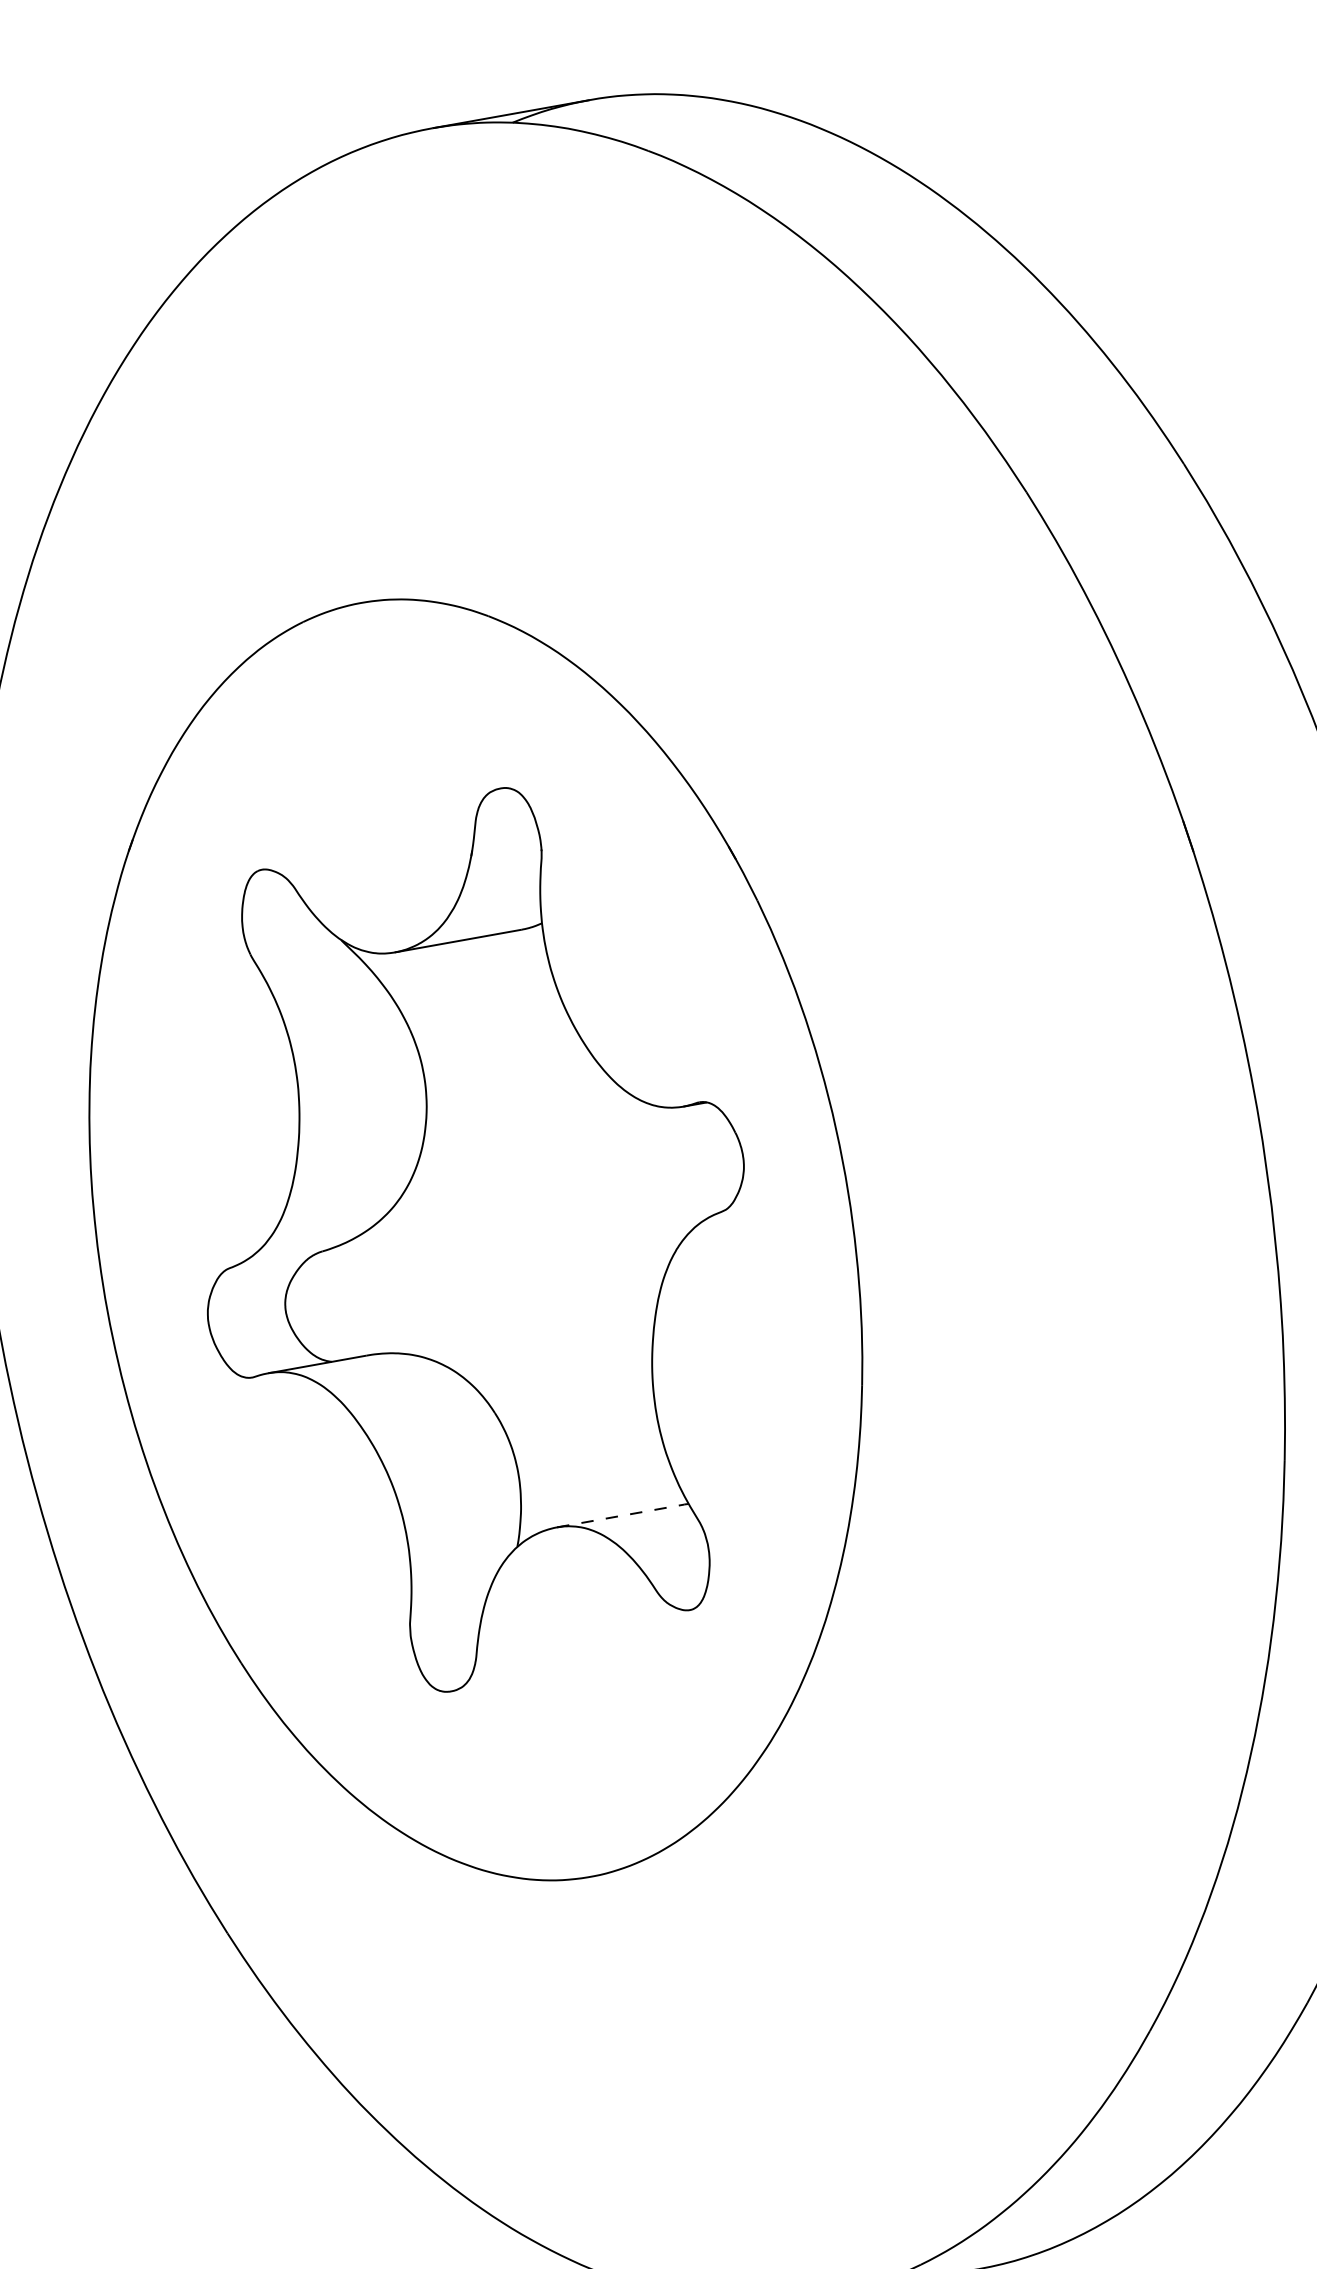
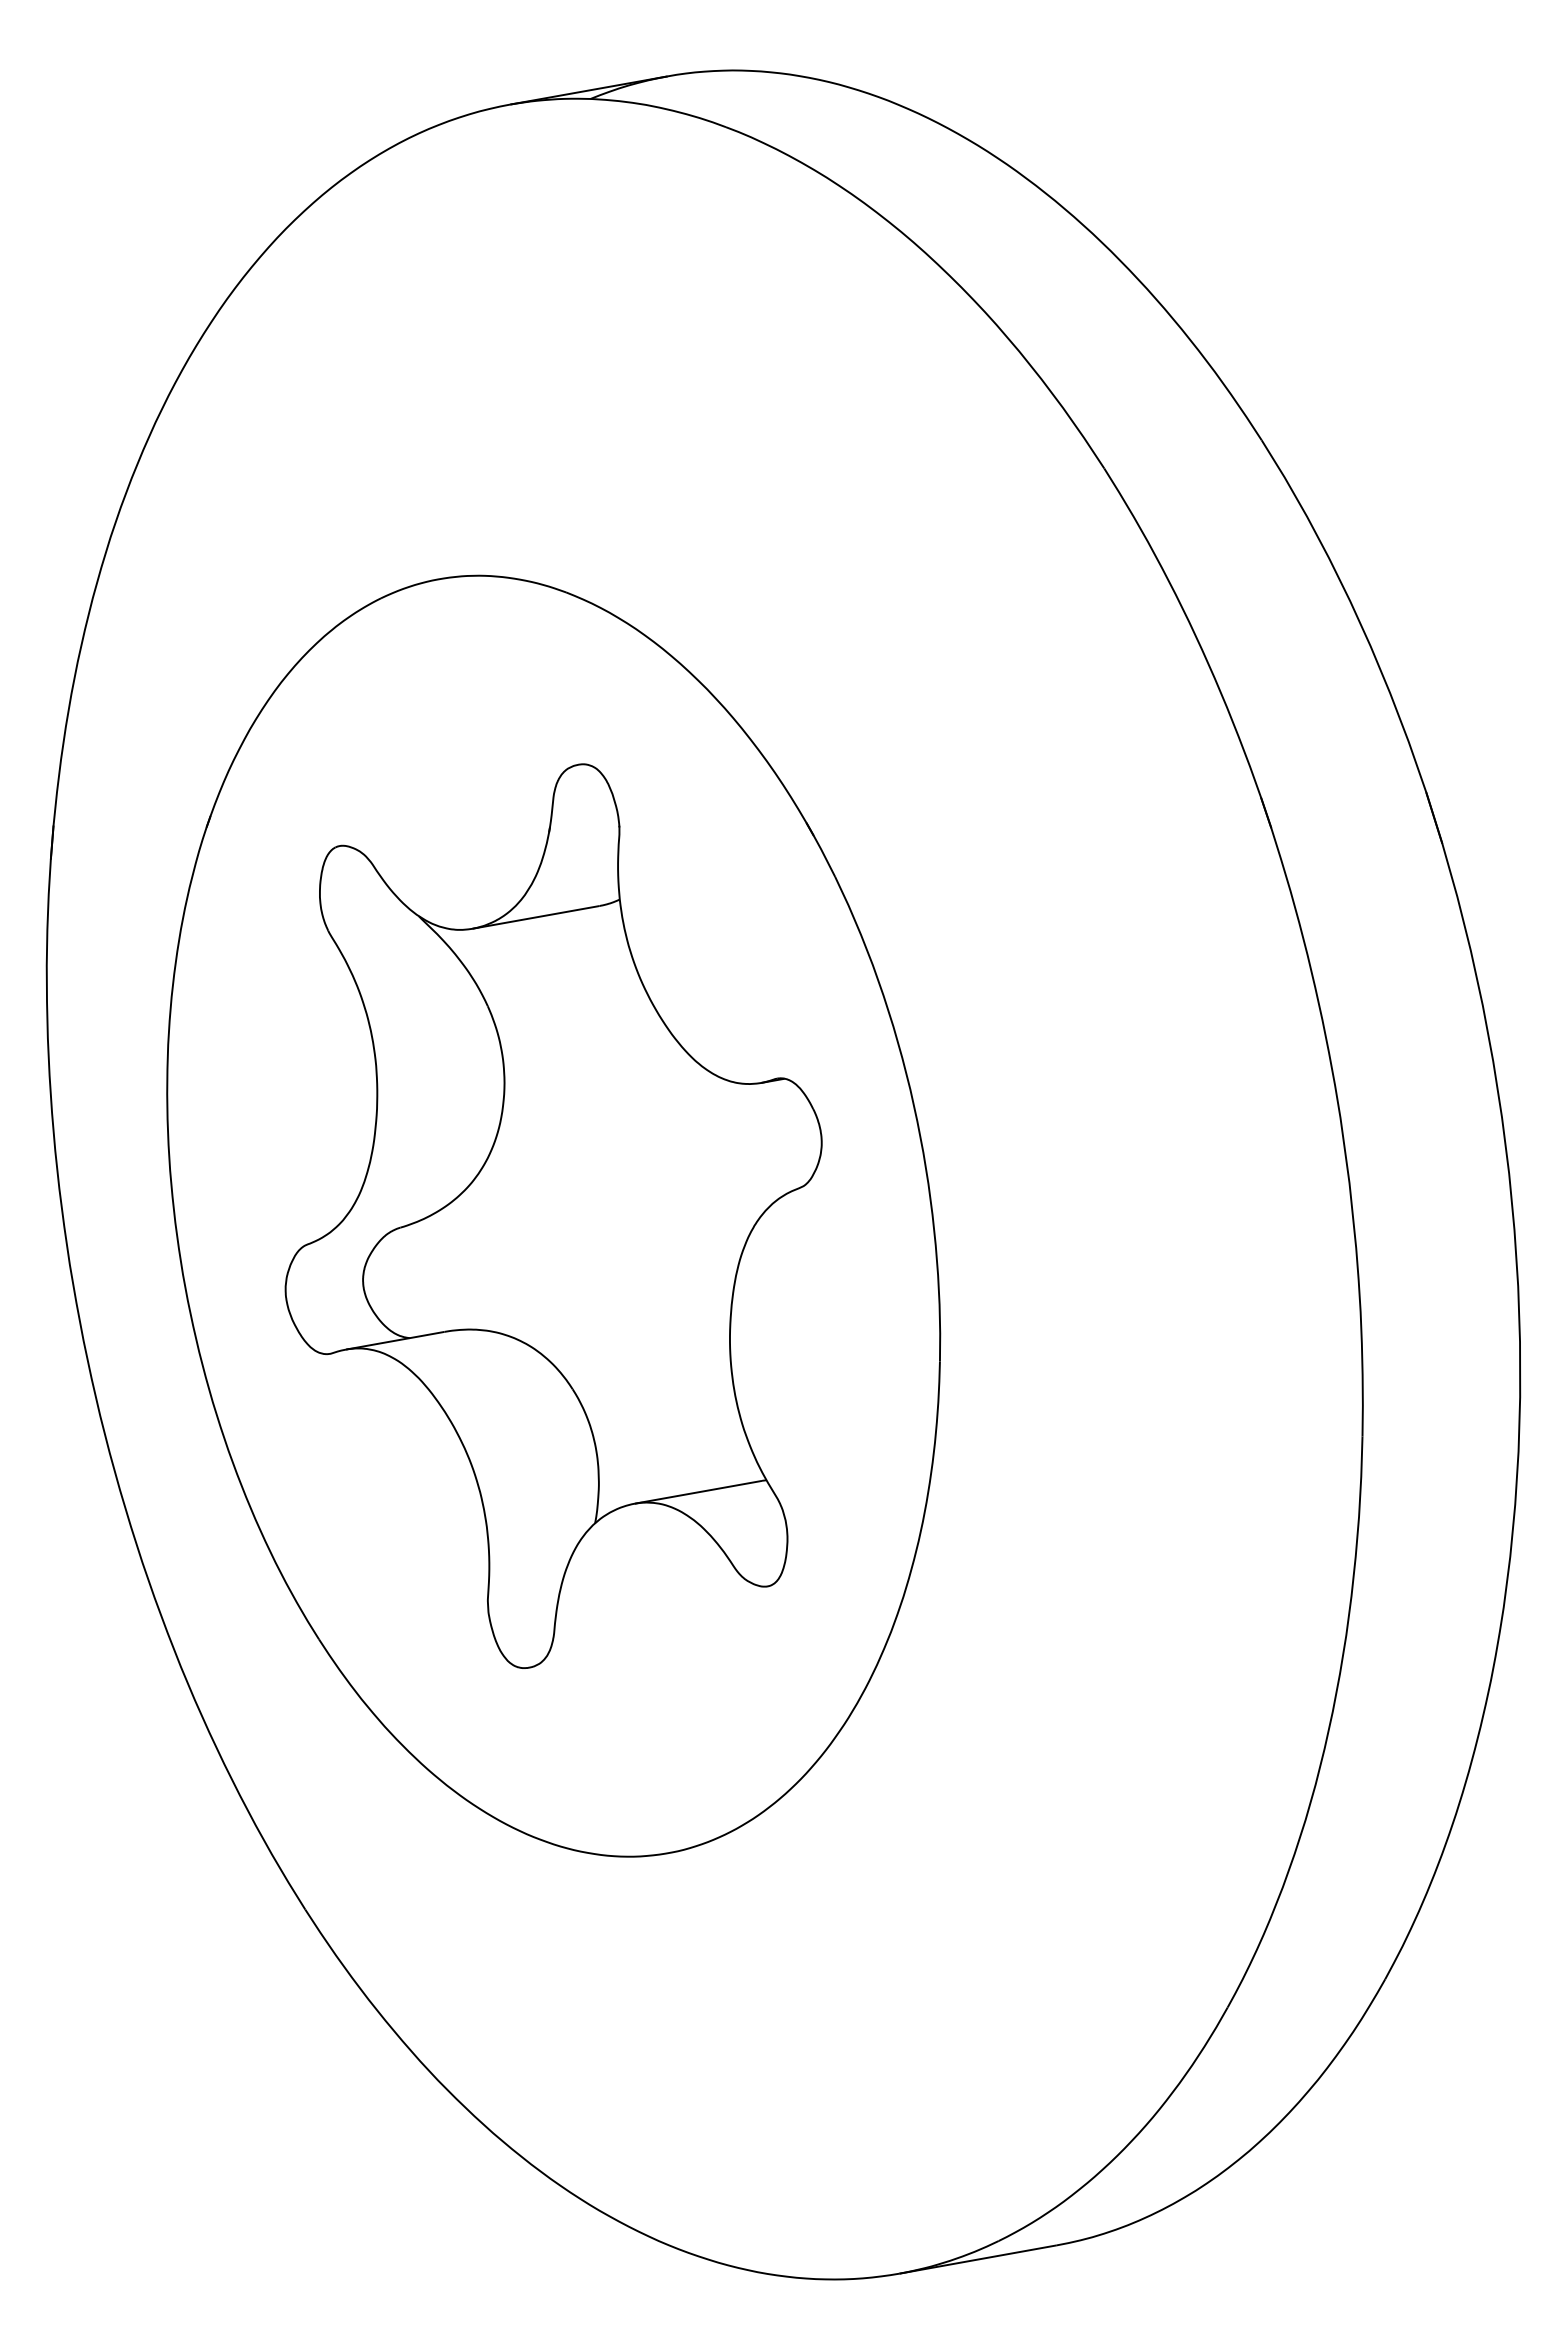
line: (620, 1516) -> (698, 1492), dashed -> solid

